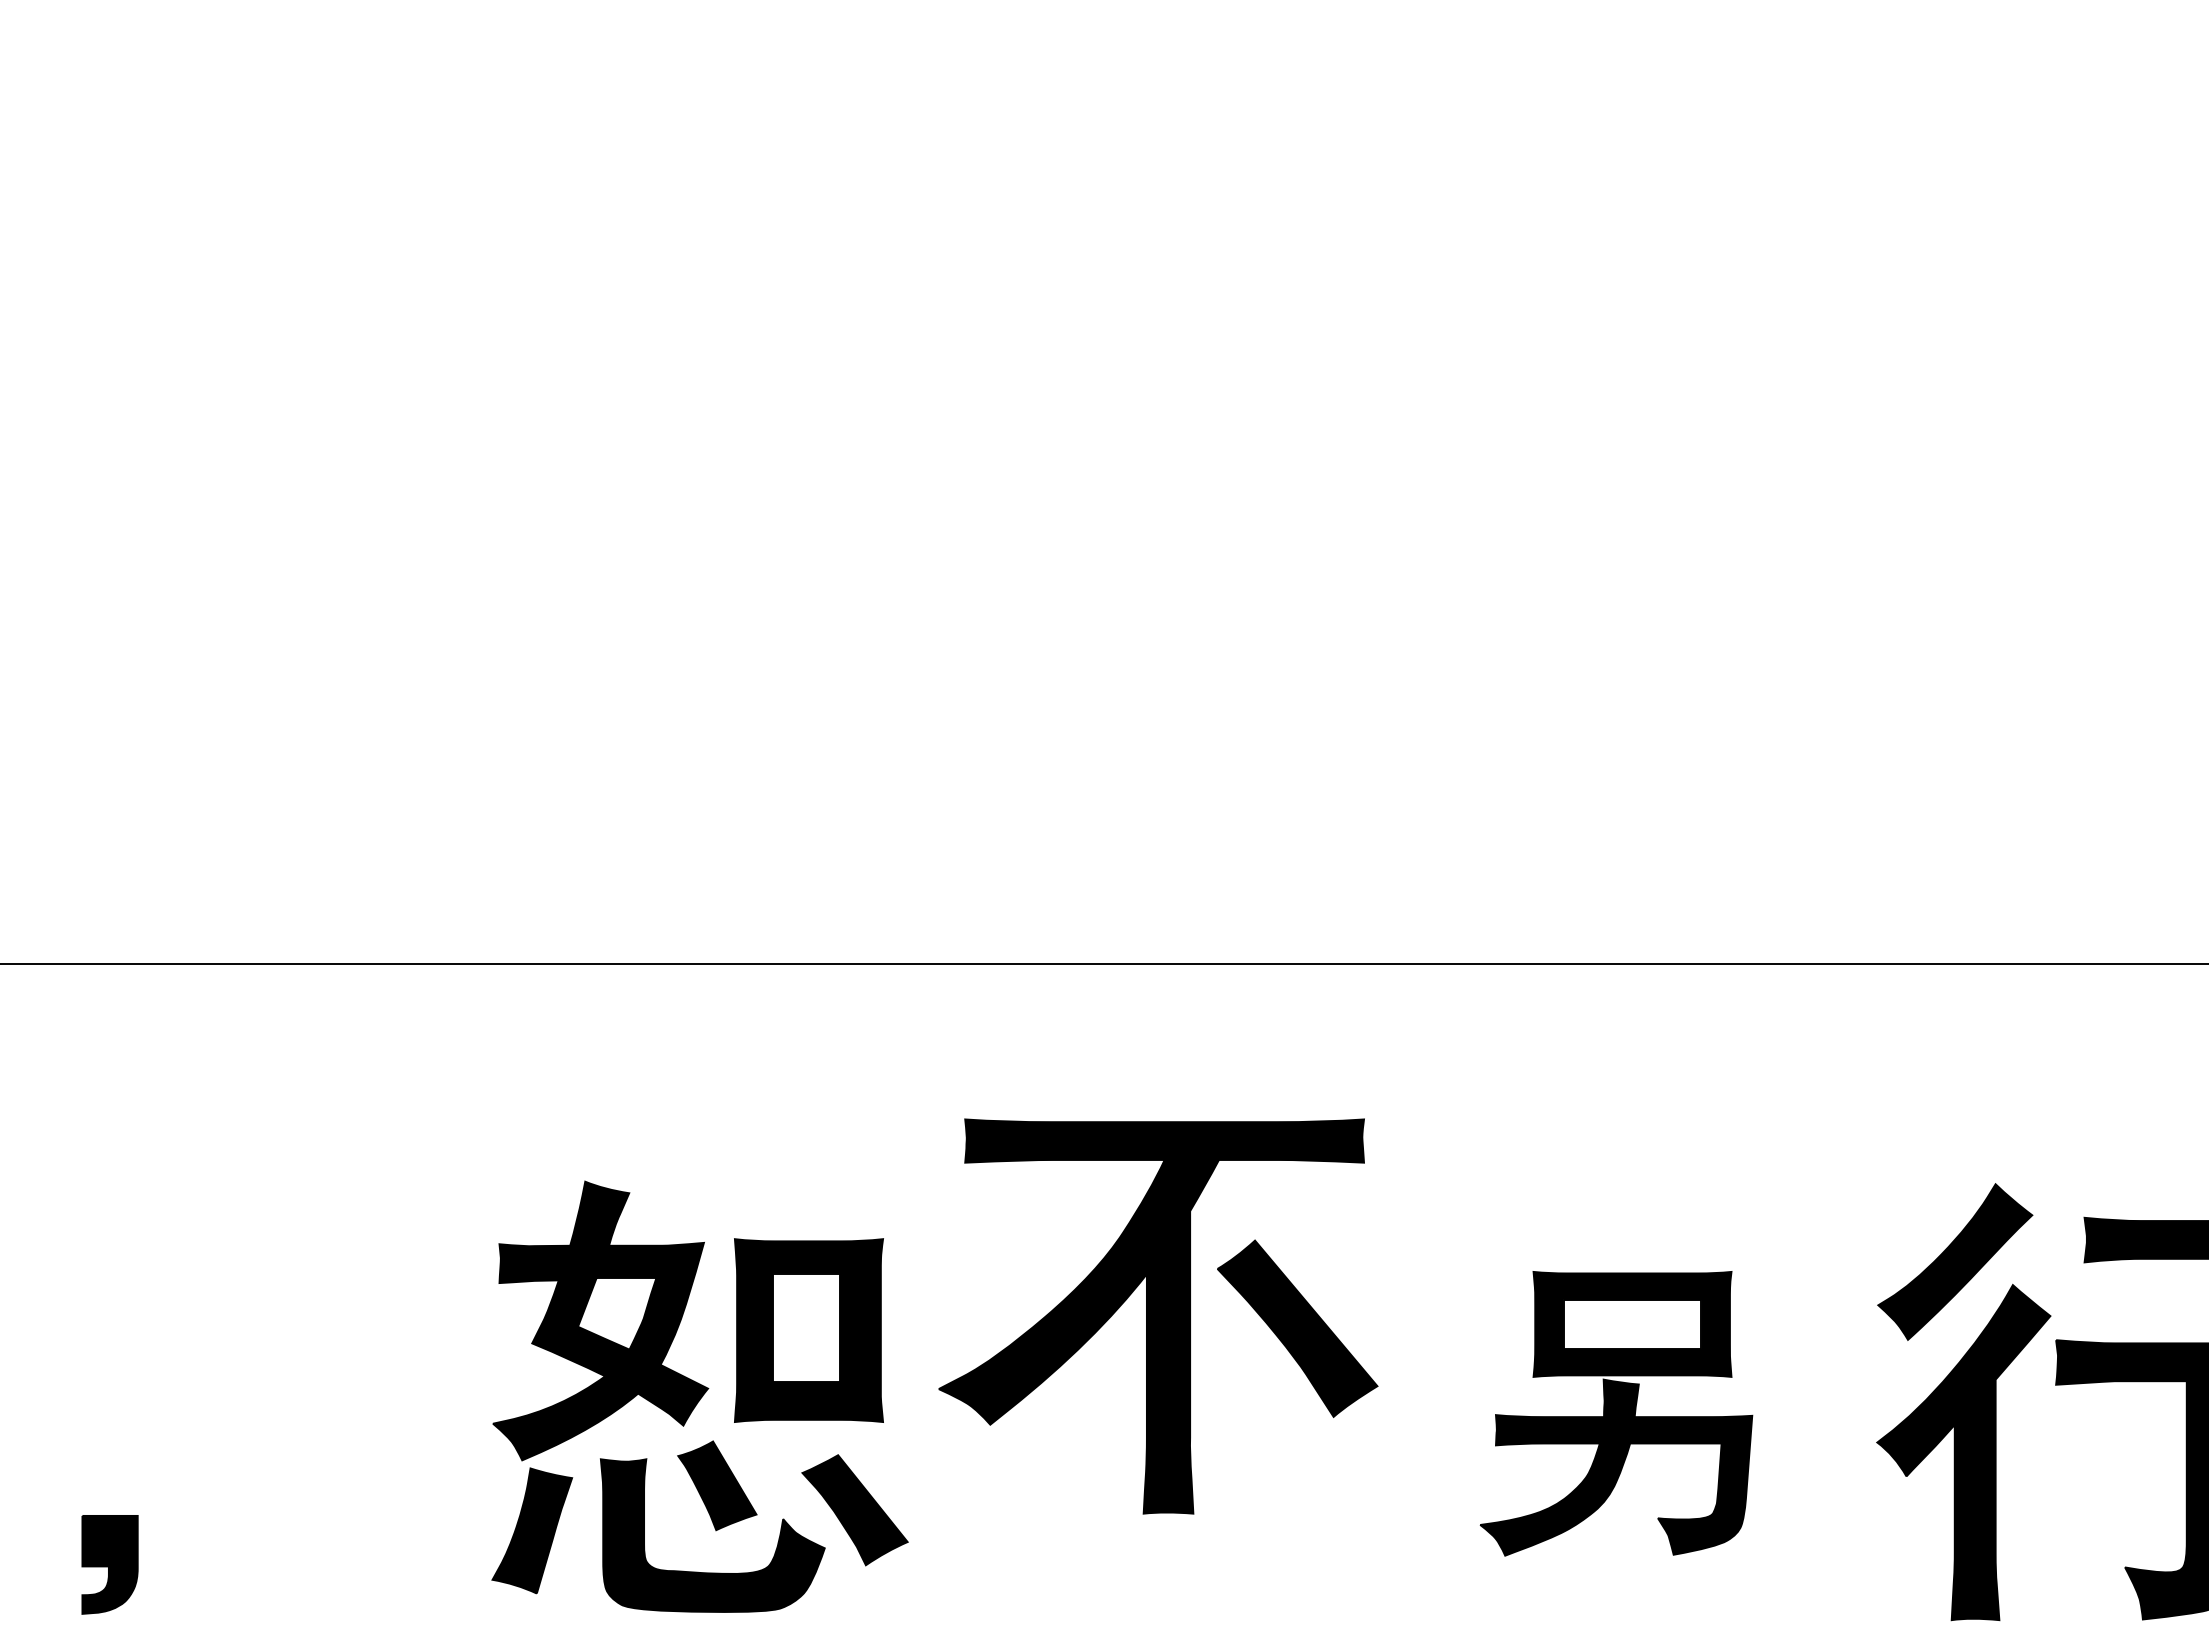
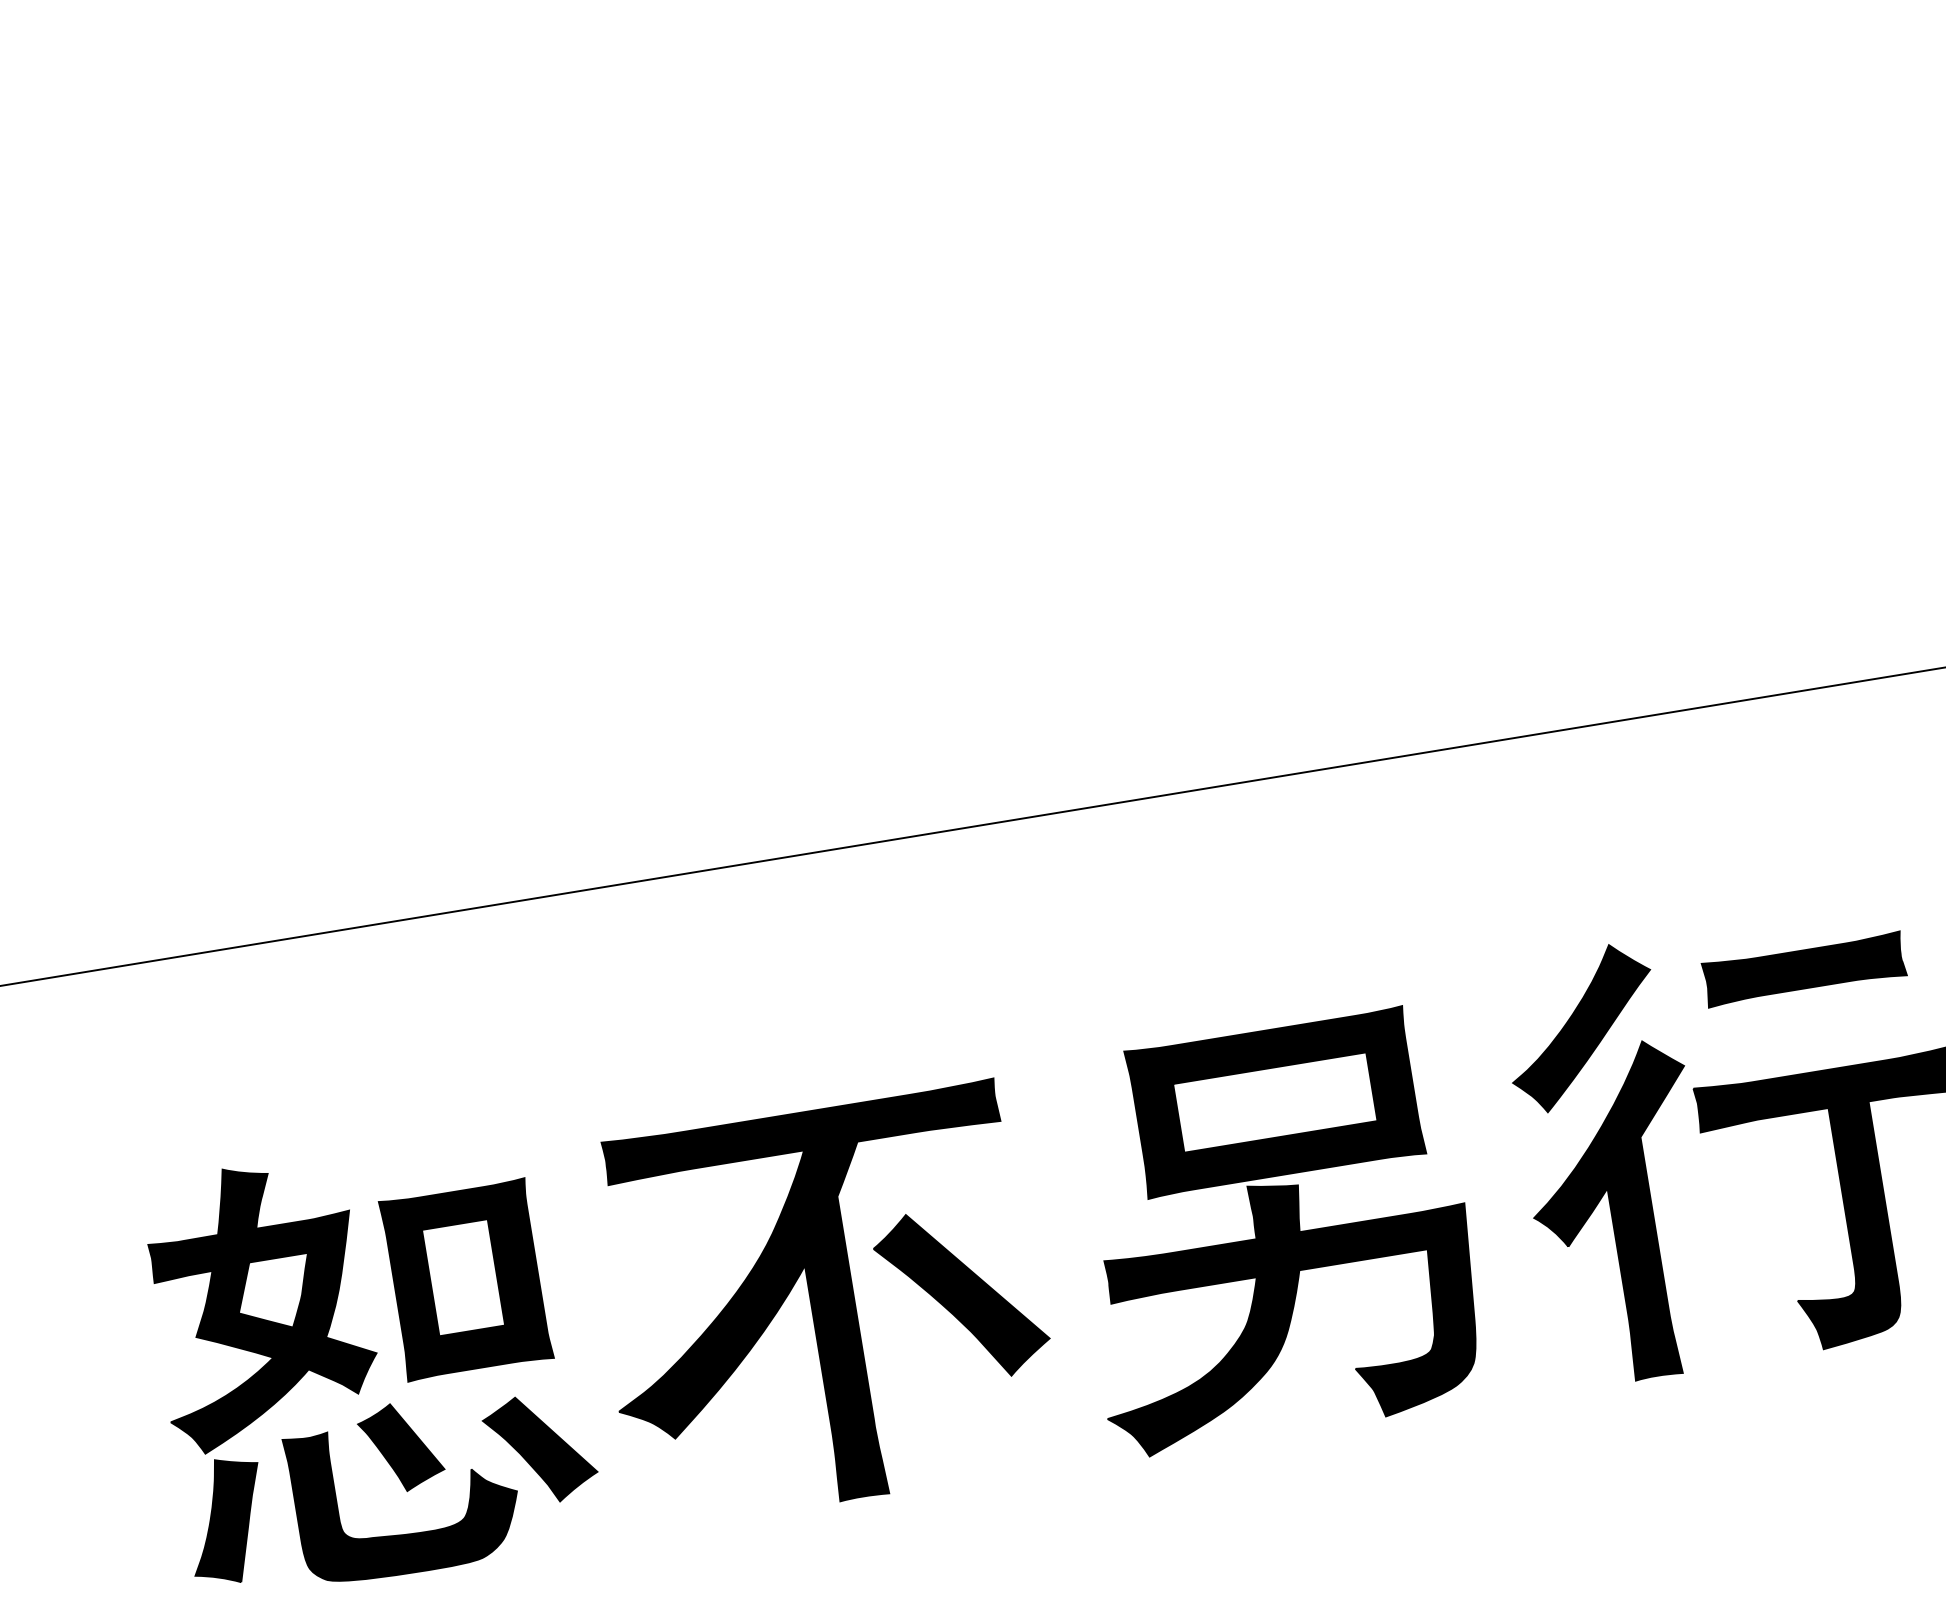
part: (1158, 1316) -> (823, 1305), moved
part: (1616, 1413) -> (1273, 1231), size x1.43

